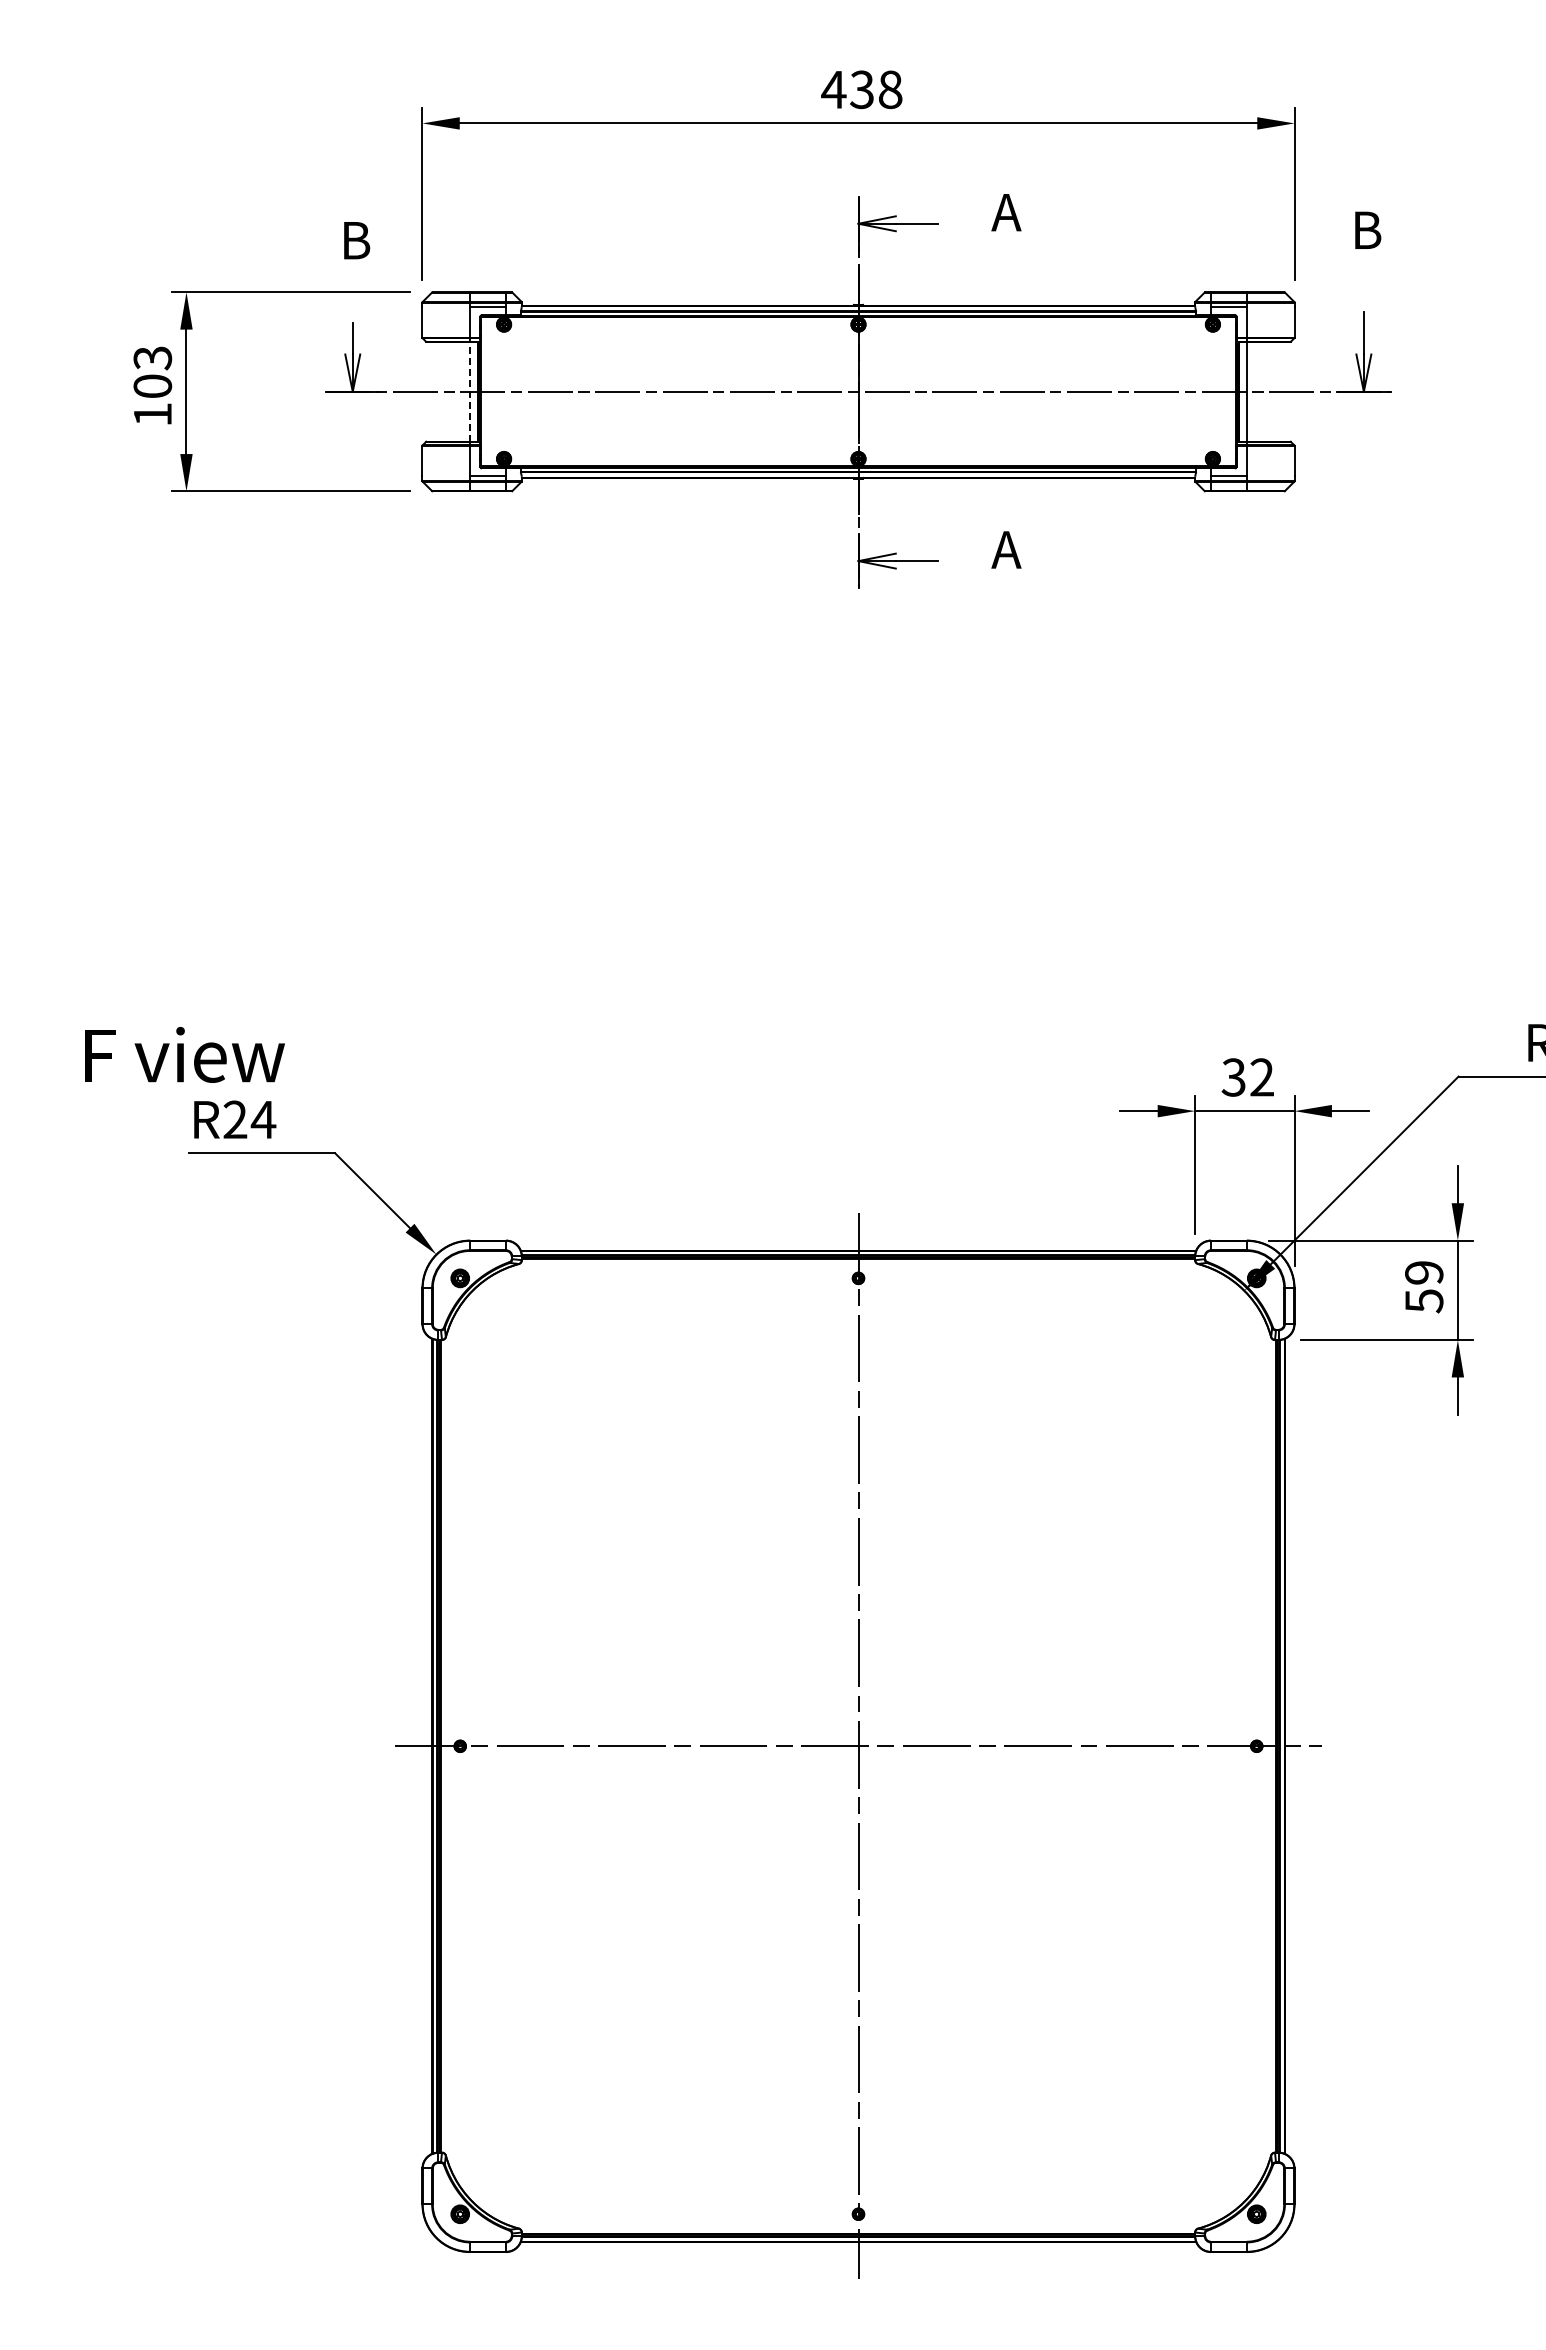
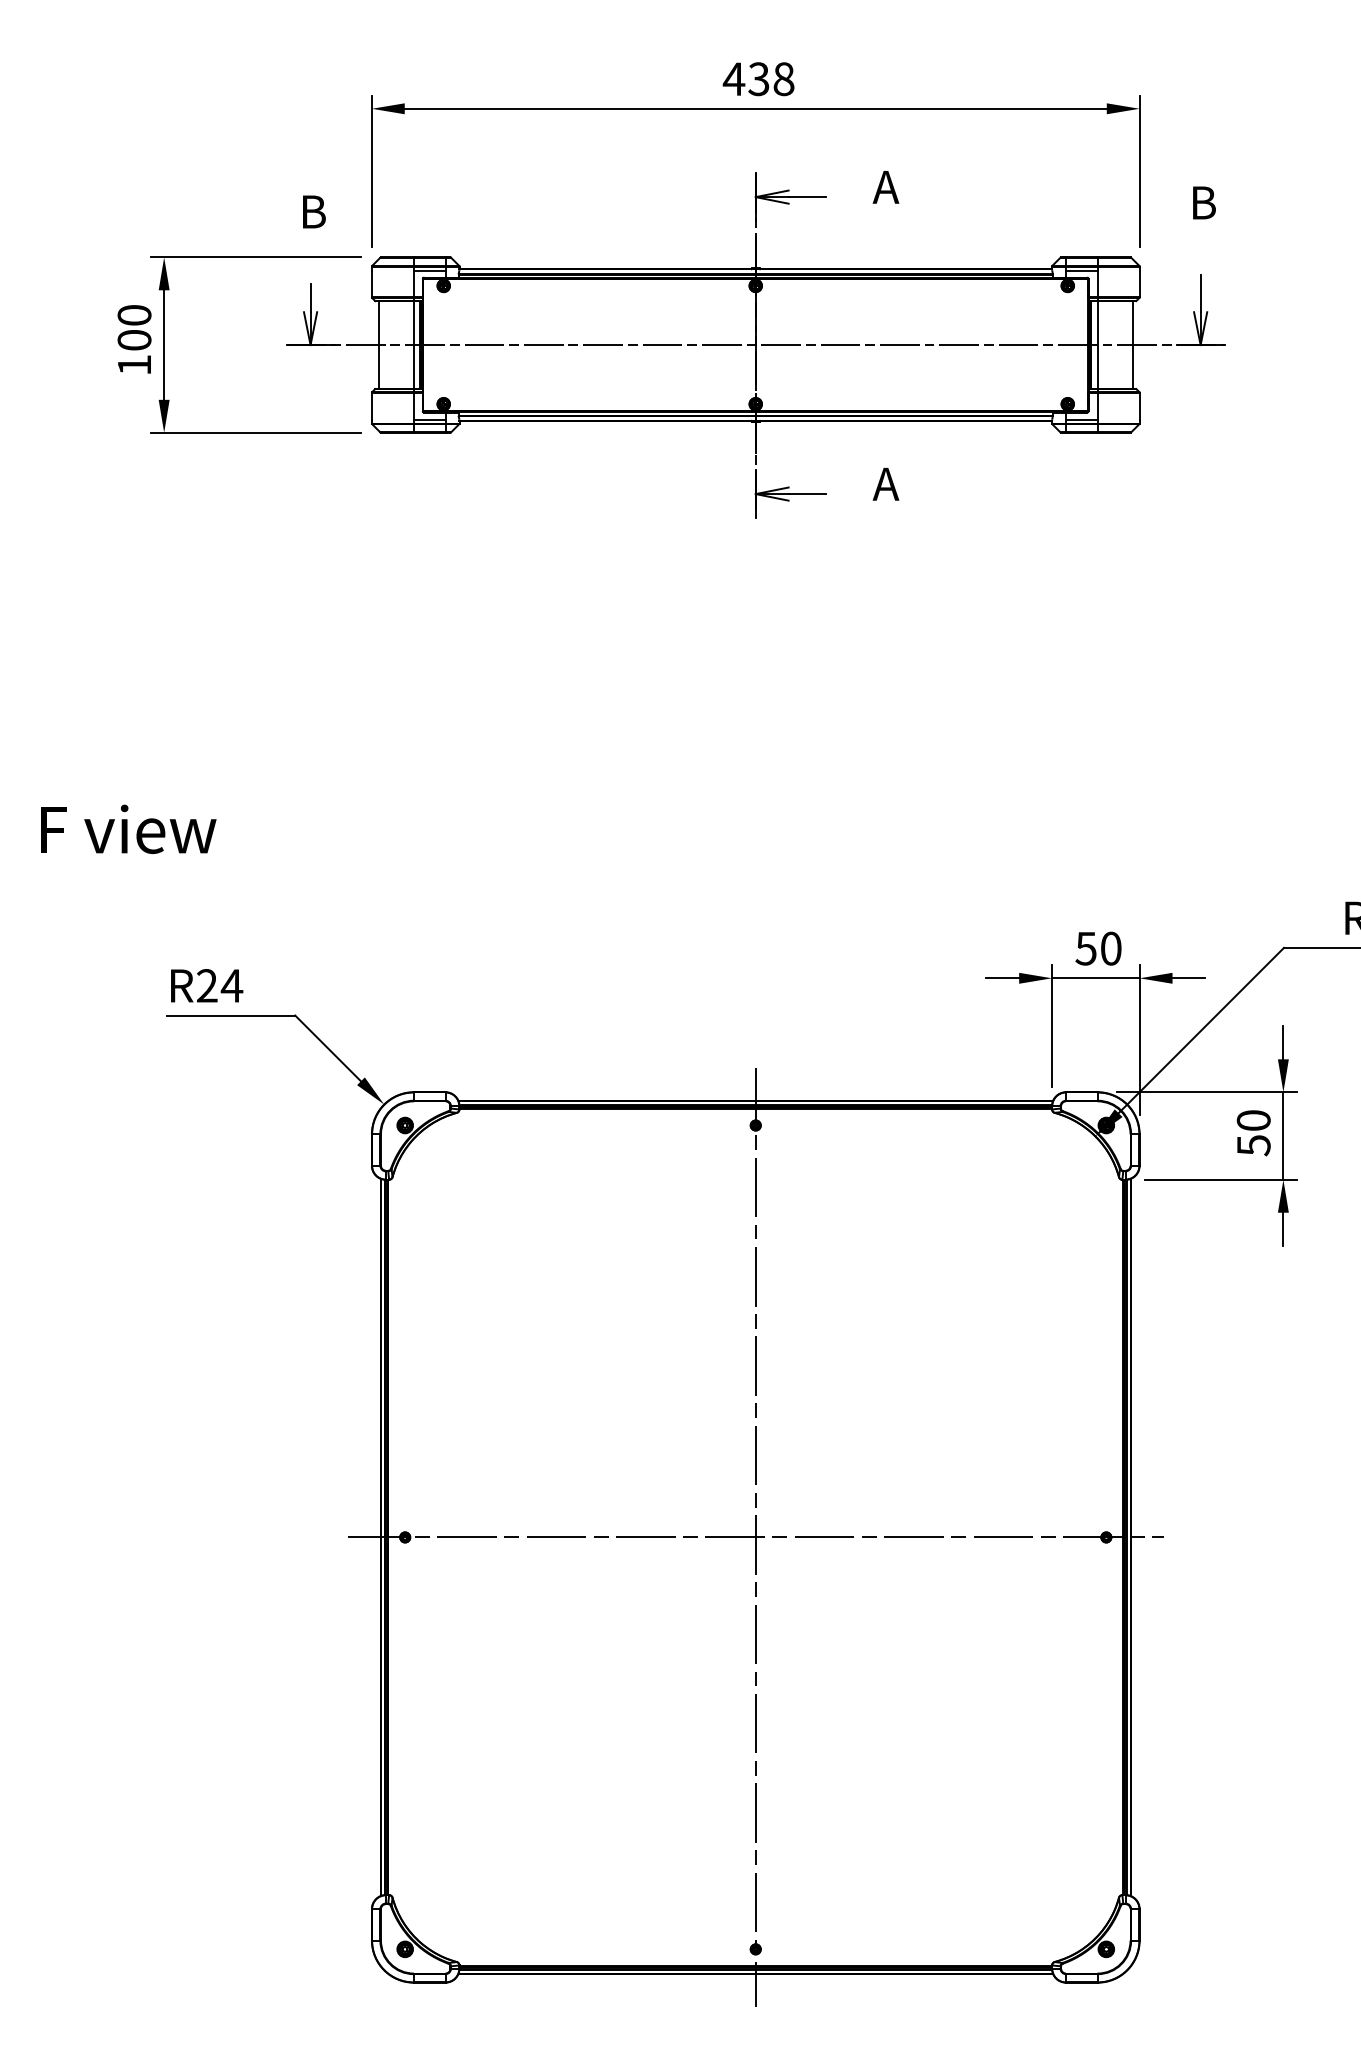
text: (152, 358) -> (134, 315), 103 -> 100
line: (430, 391) -> (378, 344), added
line: (470, 391) -> (414, 344), dashed -> solid
line: (1286, 391) -> (1132, 344), added
text: (184, 1054) -> (128, 828), moved
text: (1247, 1077) -> (1098, 948), 32 -> 50
text: (1424, 1272) -> (1254, 1120), 59 -> 50

